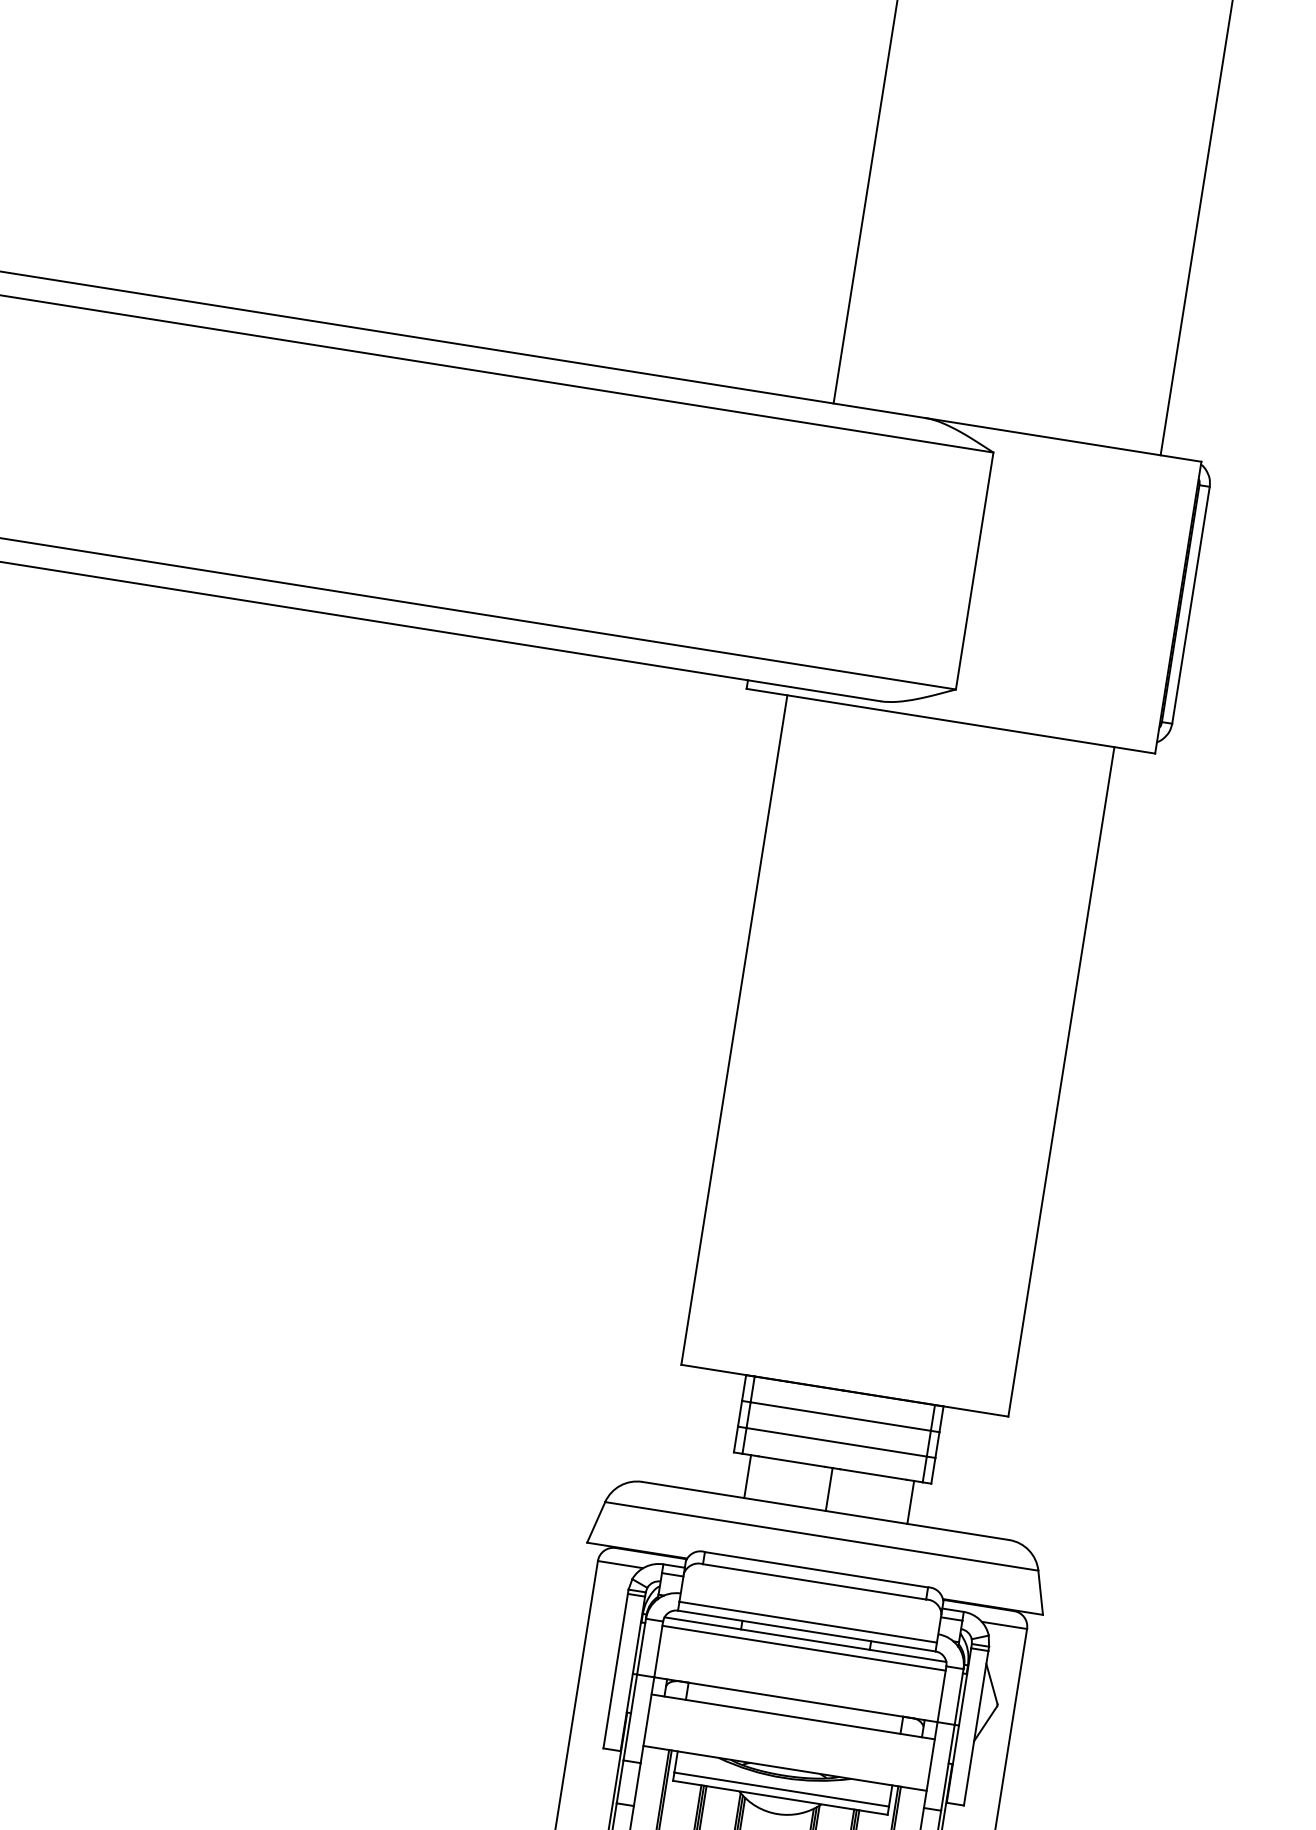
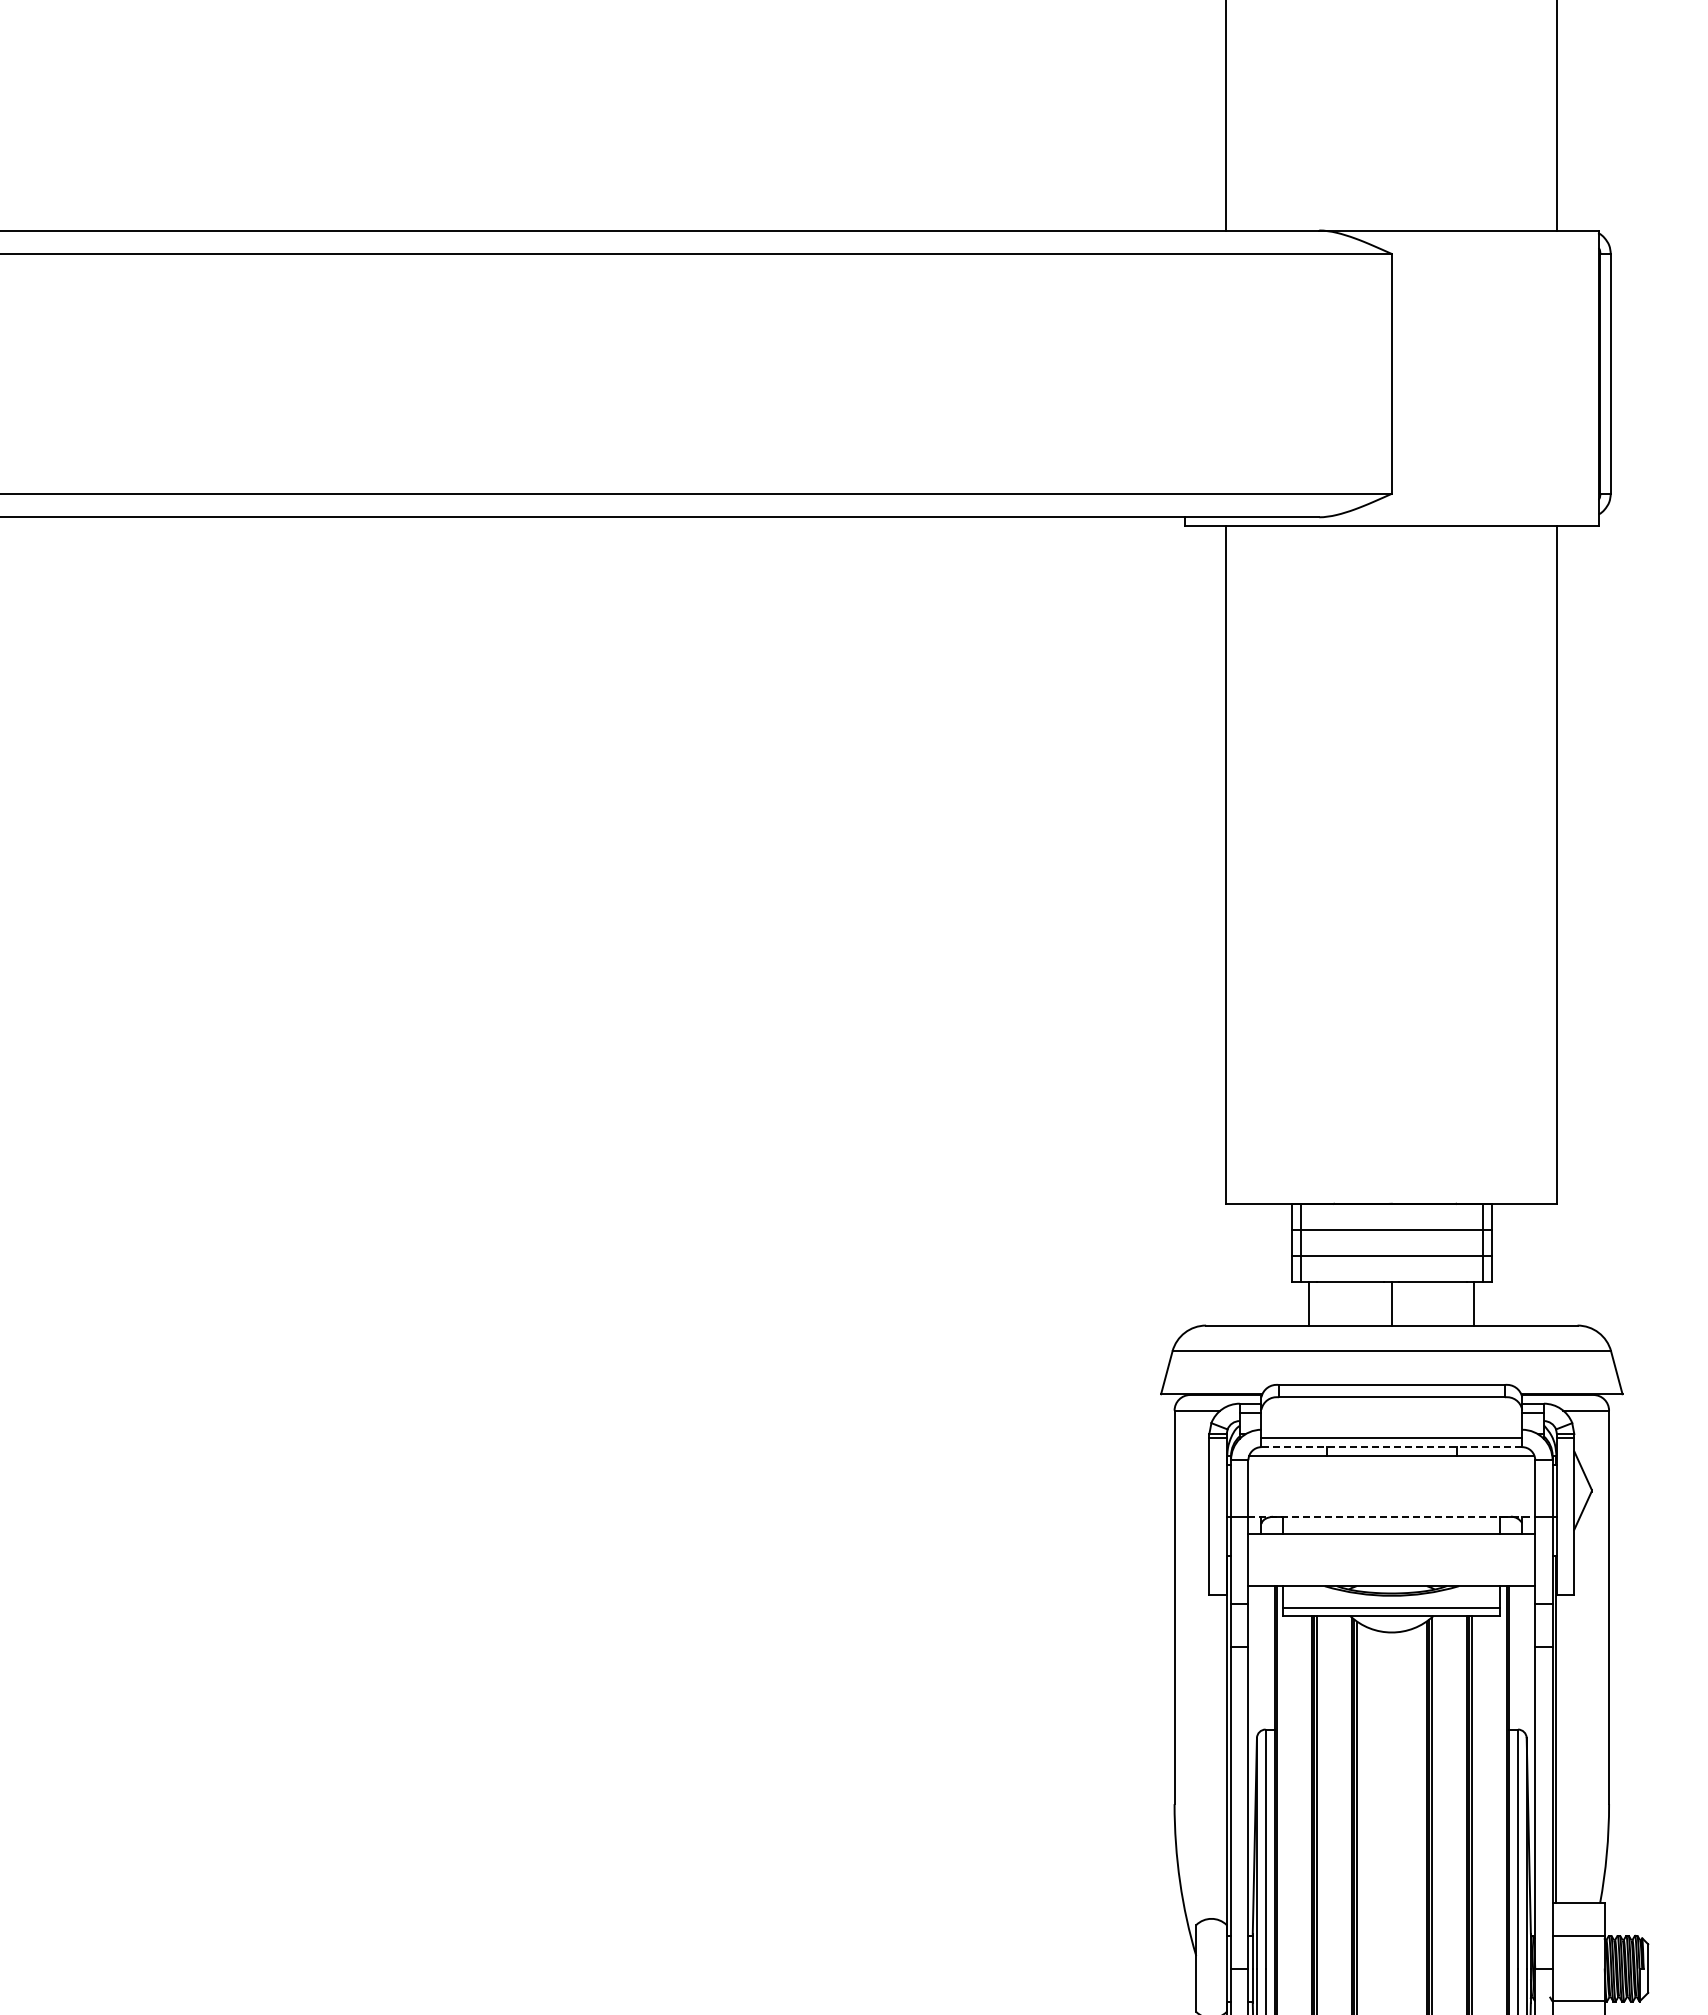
line: (806, 1631) -> (1391, 1447), solid -> dashed
line: (803, 1648) -> (1391, 1464), removed
line: (796, 1699) -> (1392, 1516), solid -> dashed

